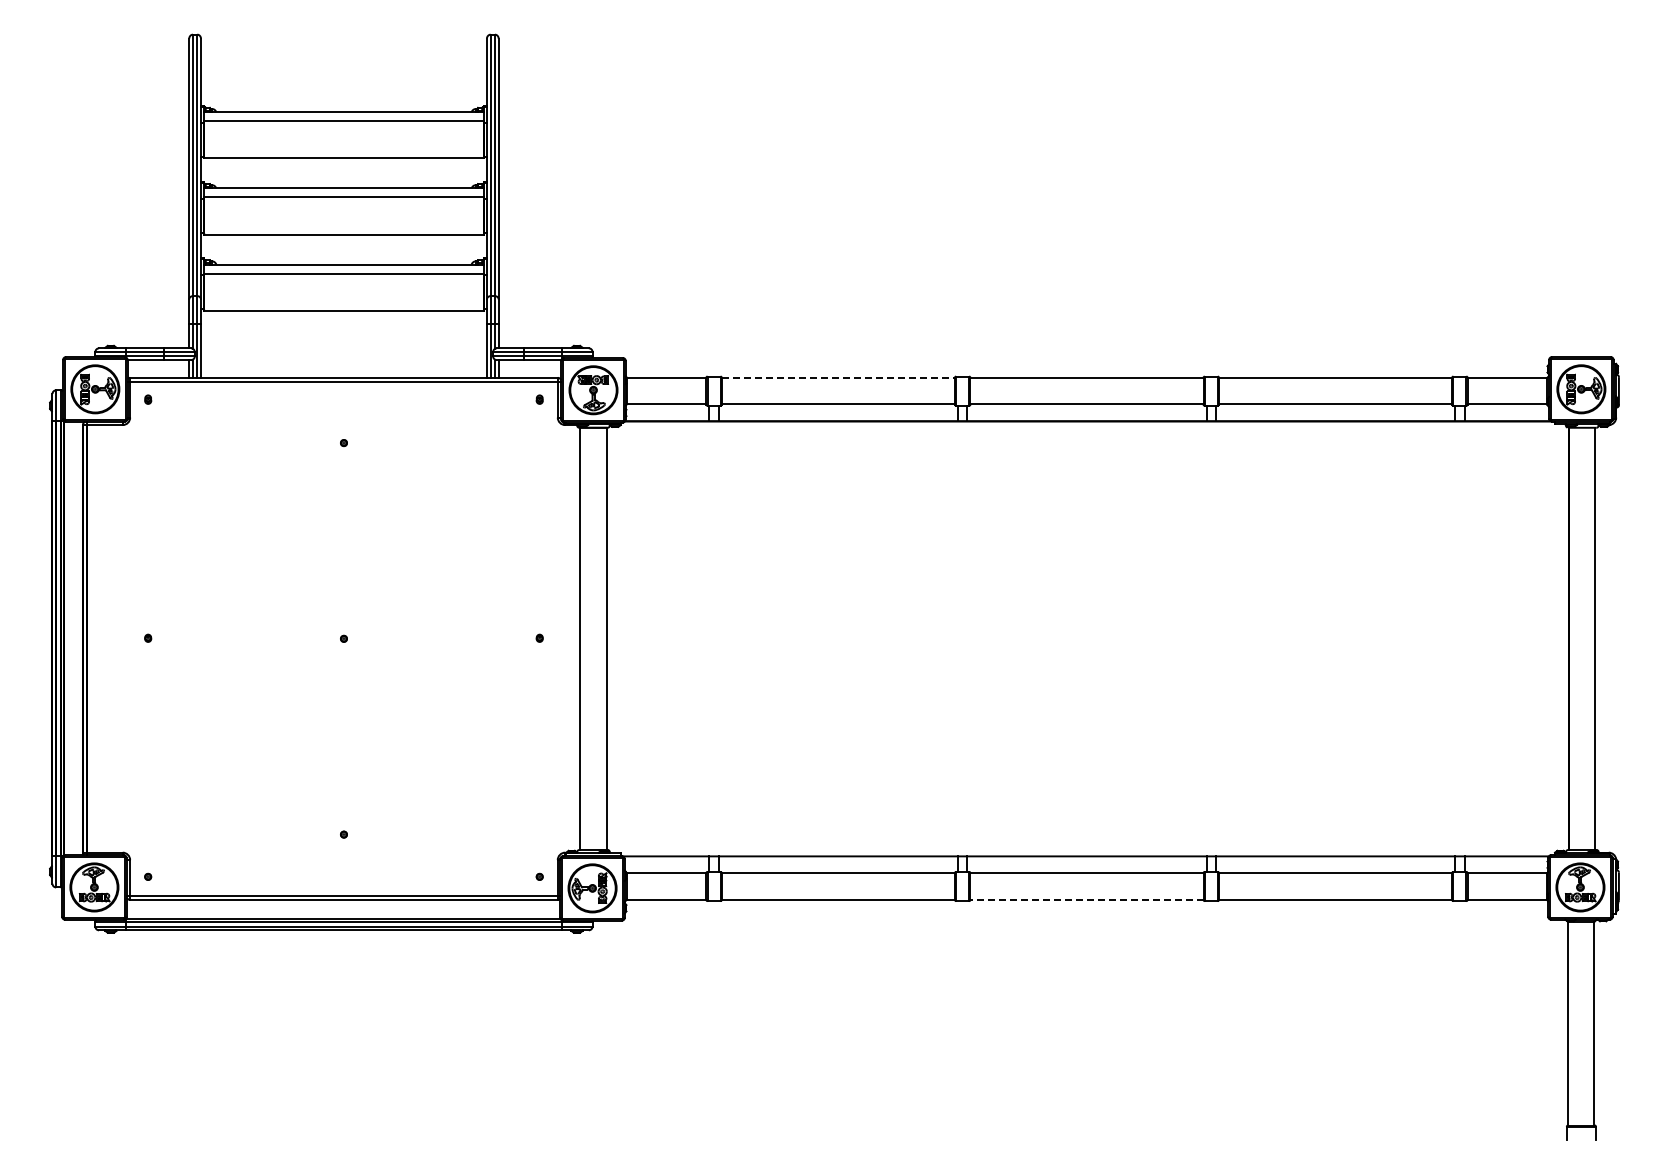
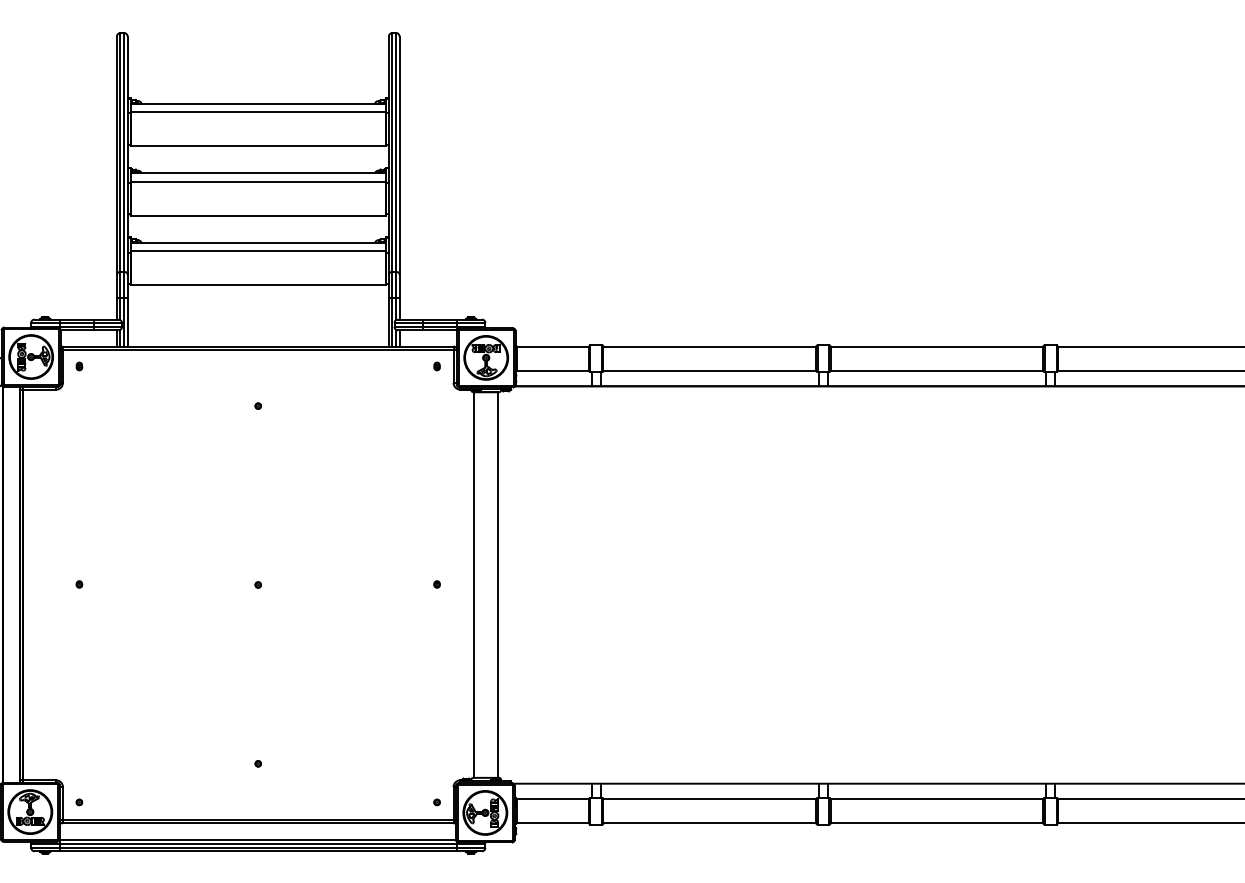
line: (838, 378) -> (710, 347), dashed -> solid
line: (1086, 899) -> (936, 823), dashed -> solid

